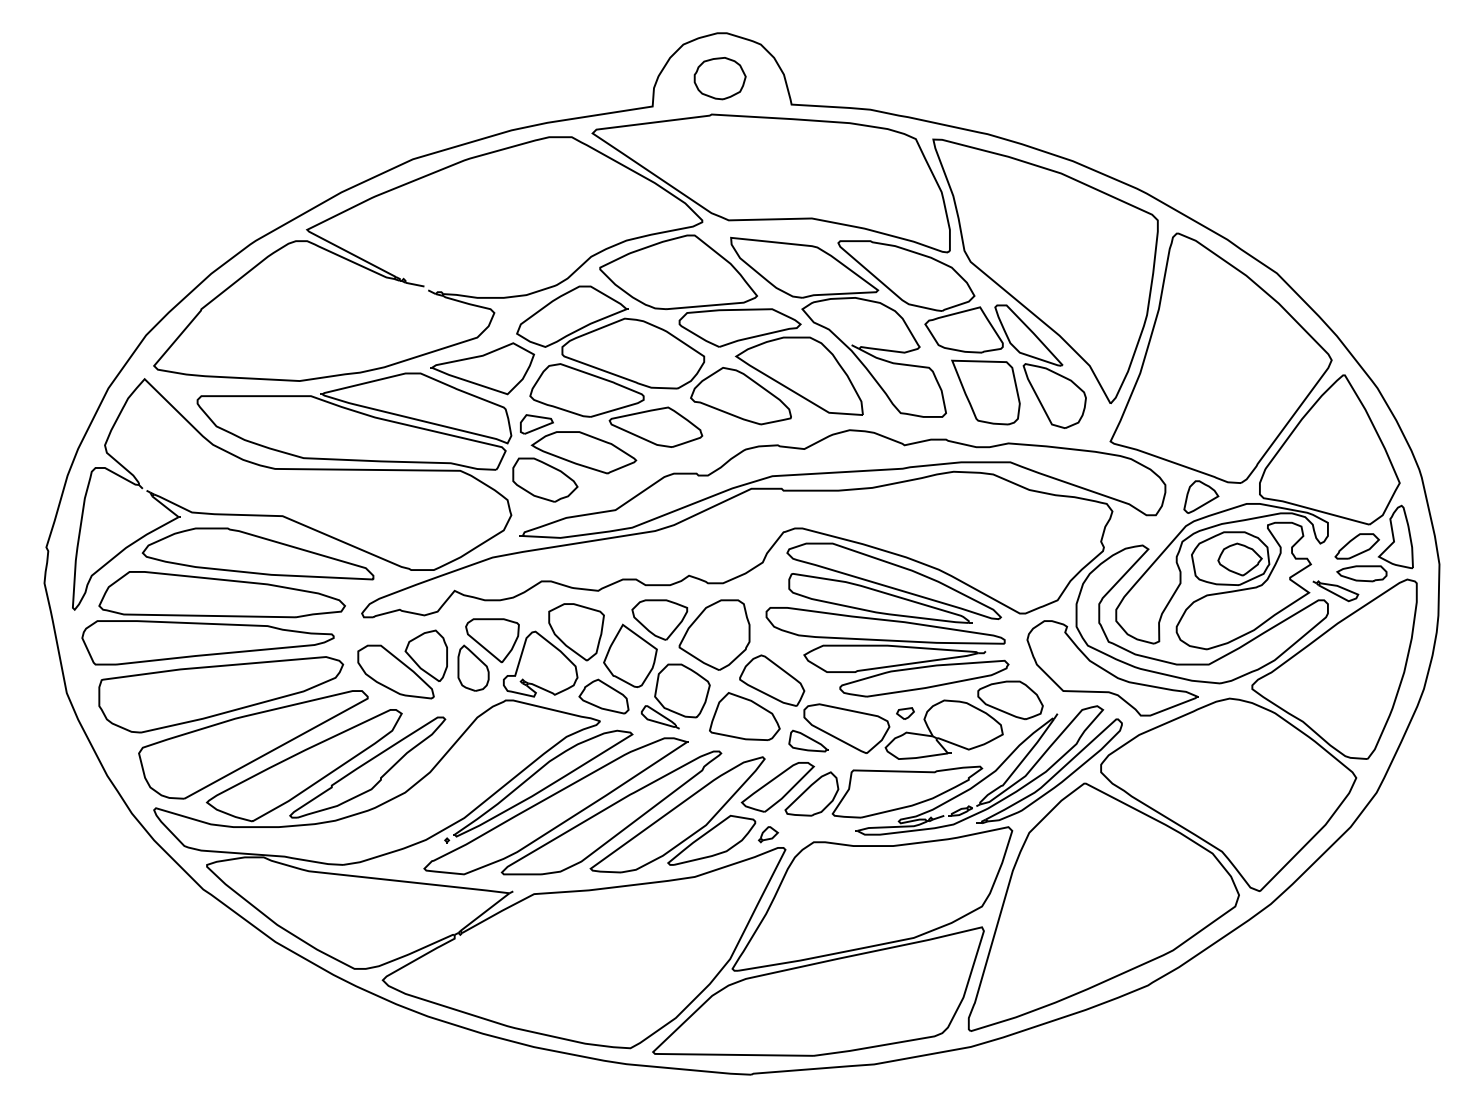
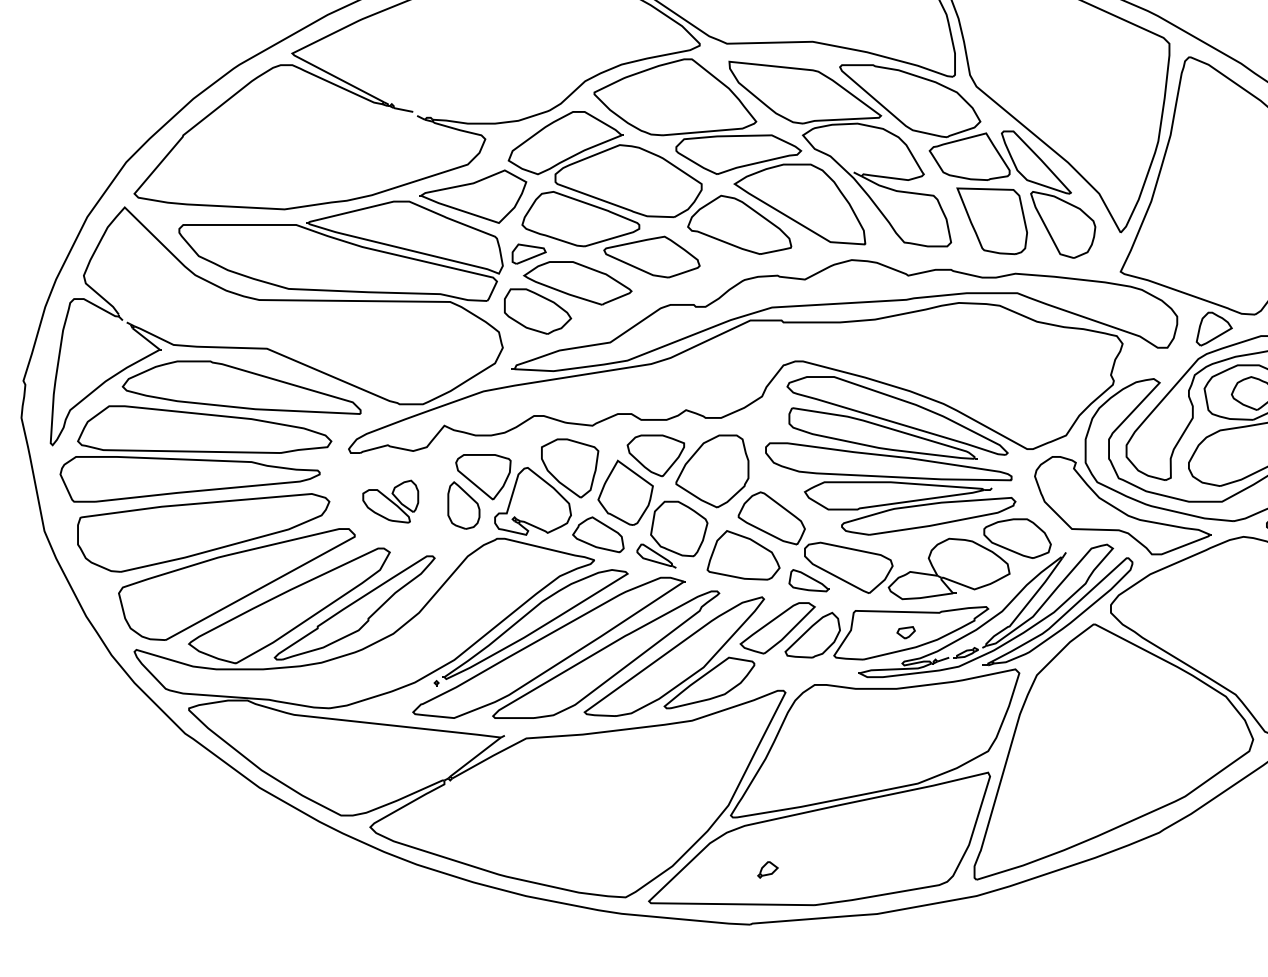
part: (402, 664) -> (390, 501), size x0.6
part: (905, 713) -> (906, 632), moved
part: (768, 834) -> (768, 869), moved

